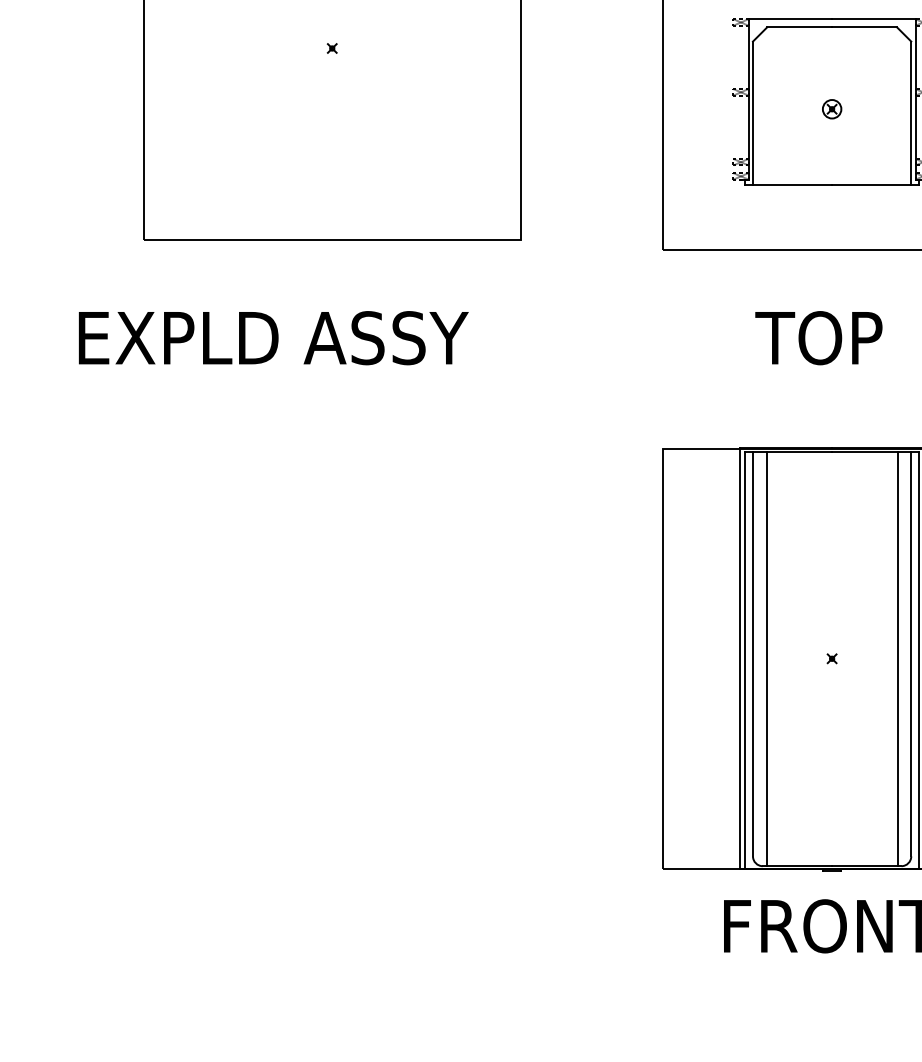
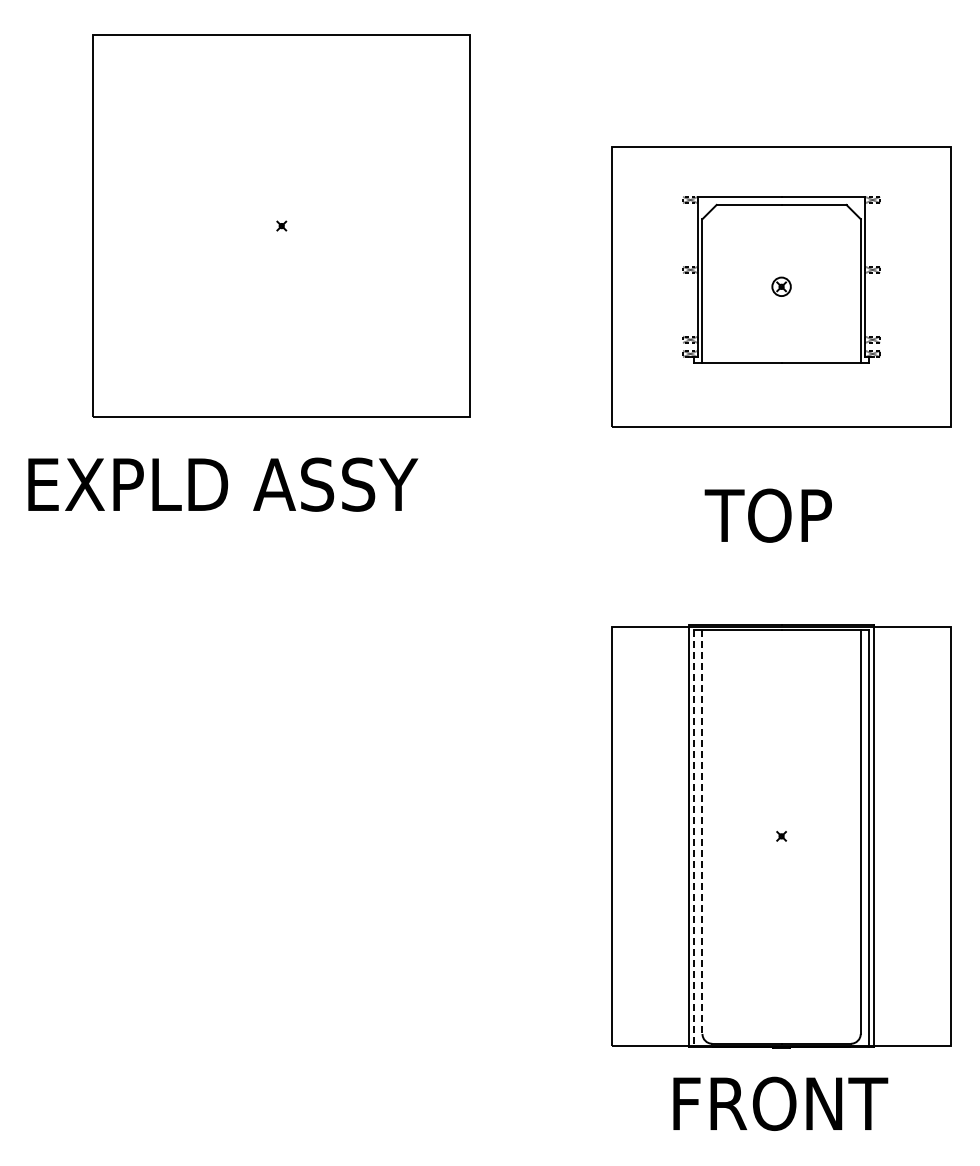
text: (274, 337) -> (223, 484), moved
line: (753, 654) -> (702, 832), solid -> dashed
line: (767, 658) -> (716, 836), removed
line: (898, 658) -> (847, 836), removed
line: (745, 660) -> (694, 838), solid -> dashed

